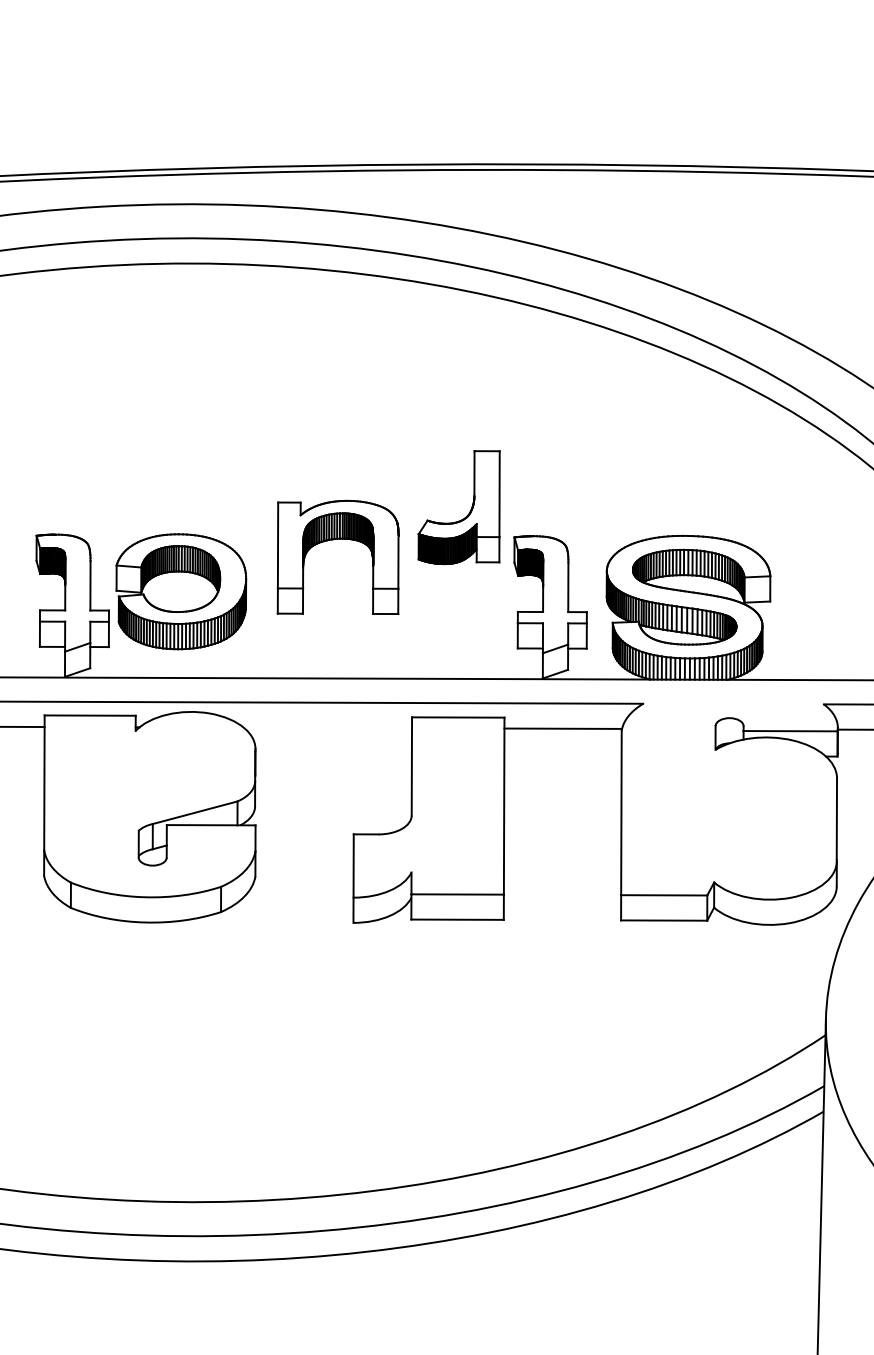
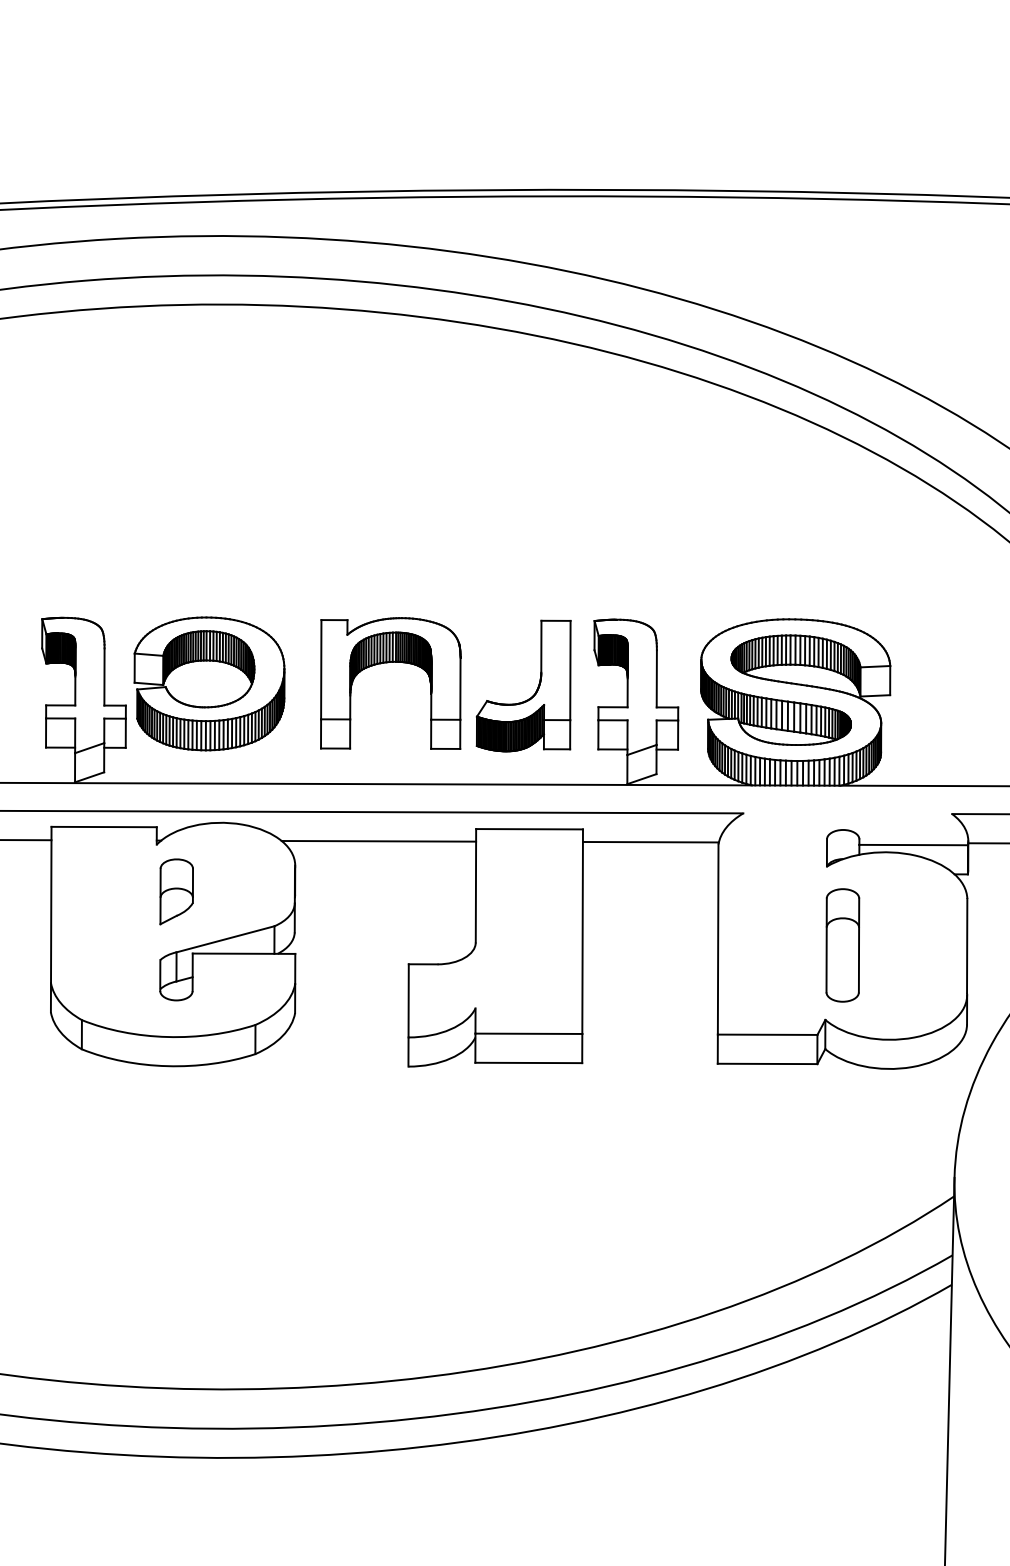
part: (467, 514) -> (533, 694), moved
part: (333, 540) -> (385, 663), moved
line: (327, 727) -> (378, 840), added
part: (152, 771) -> (176, 891), added
part: (729, 817) -> (843, 944), added

